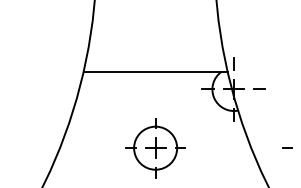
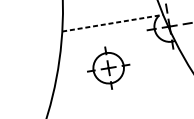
line: (156, 71) -> (113, 22), solid -> dashed
part: (155, 148) -> (108, 68), moved

